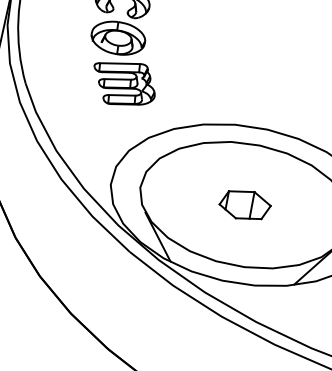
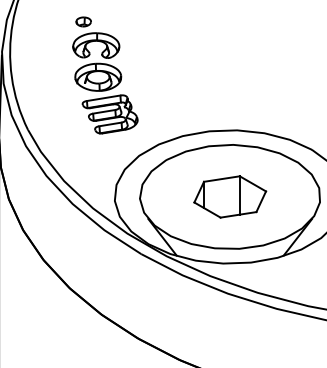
part: (245, 204) -> (230, 196), size x1.67

